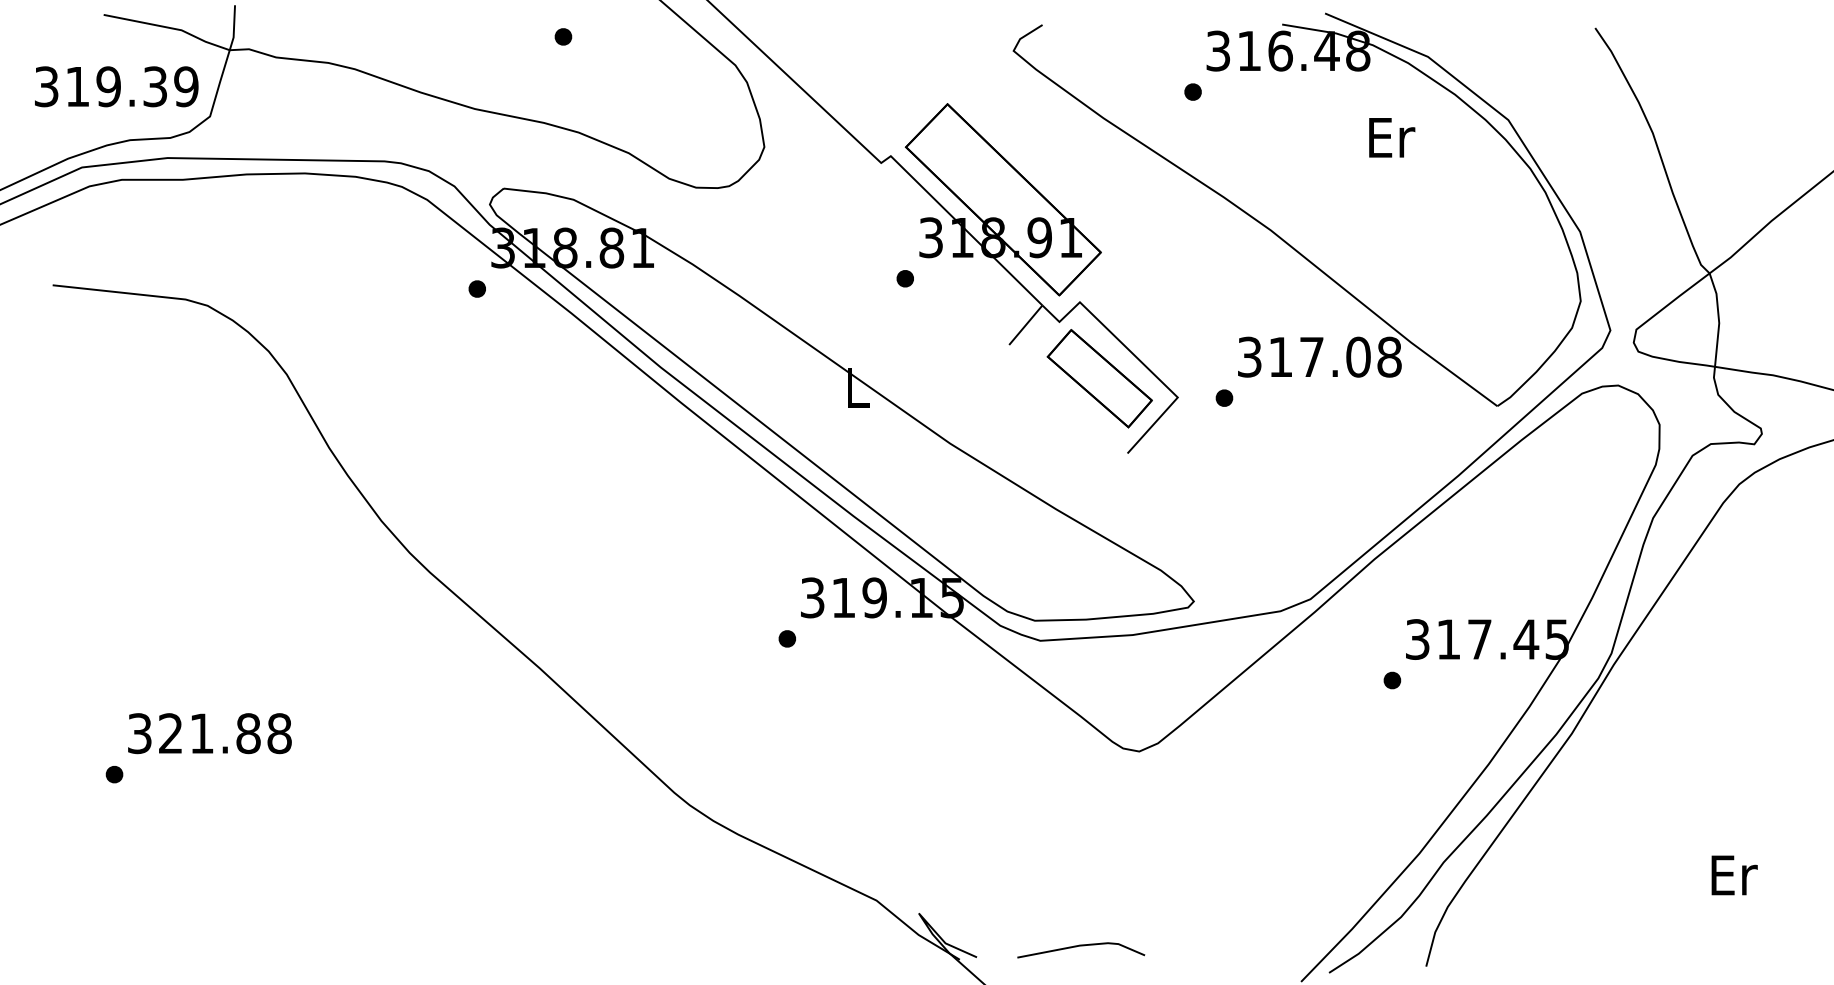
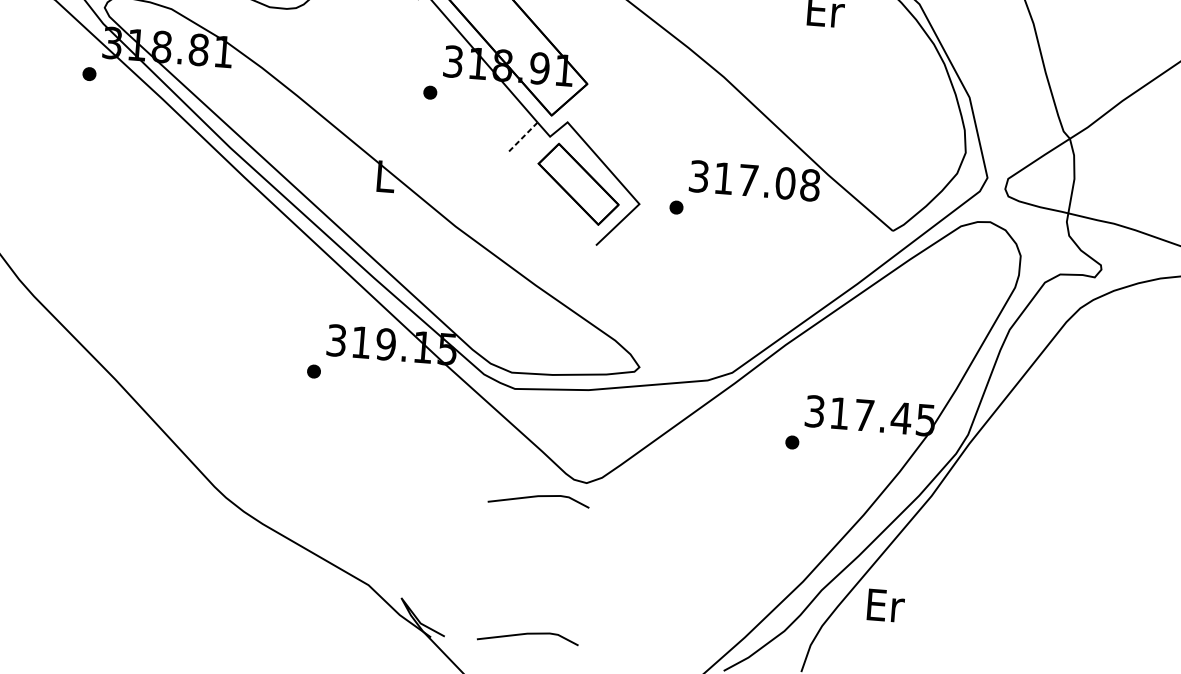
line: (1025, 325) -> (522, 137), solid -> dashed
line: (1081, 773) -> (539, 496), added
text: (1734, 875) -> (885, 605), moved

